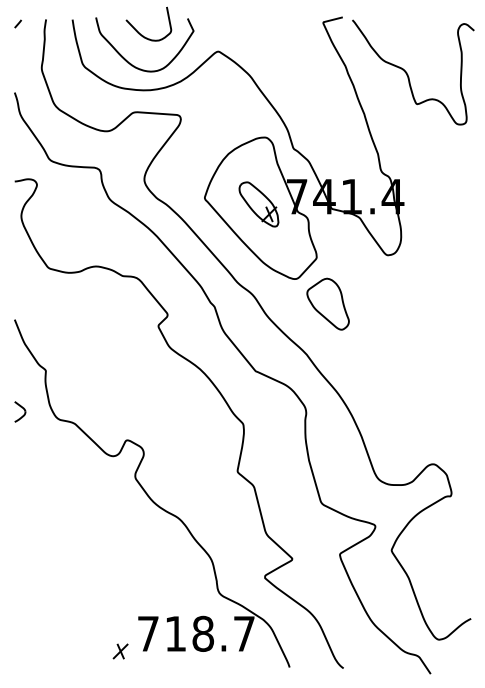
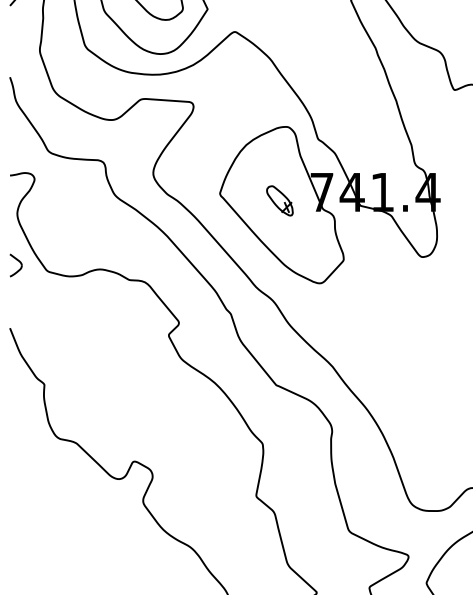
part: (258, 204) -> (279, 200), size x0.6
part: (327, 303) -> (355, 310), removed
part: (20, 411) -> (16, 265), moved

